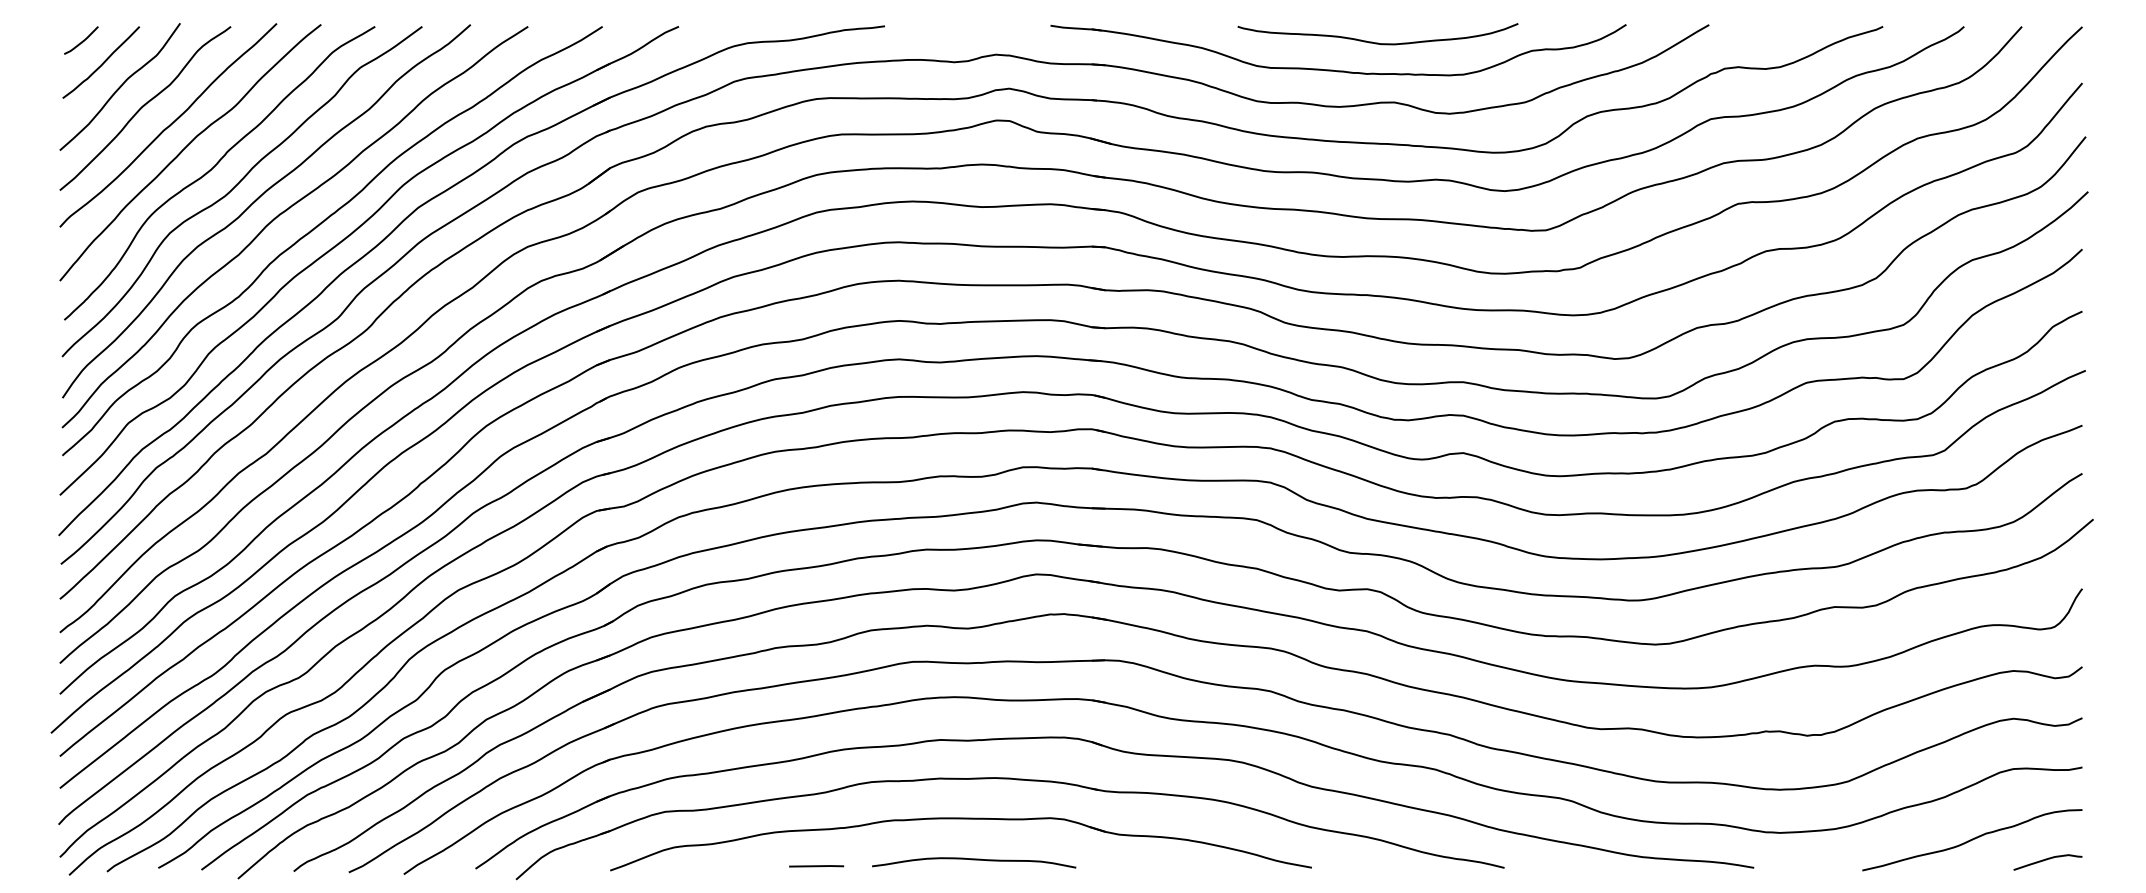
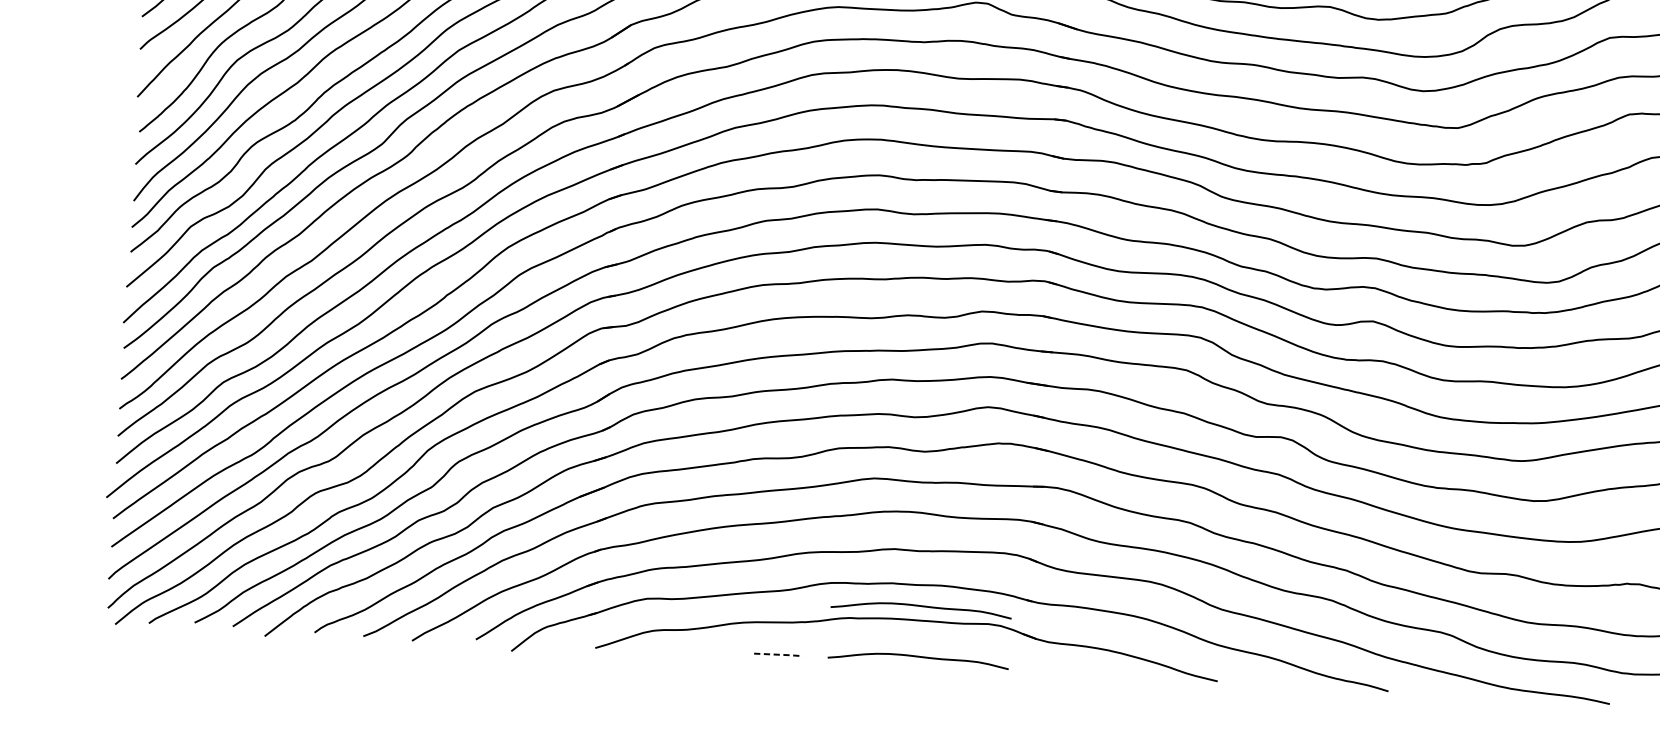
curve: (974, 803) -> (921, 607), added
line: (817, 866) -> (779, 655), solid -> dashed

